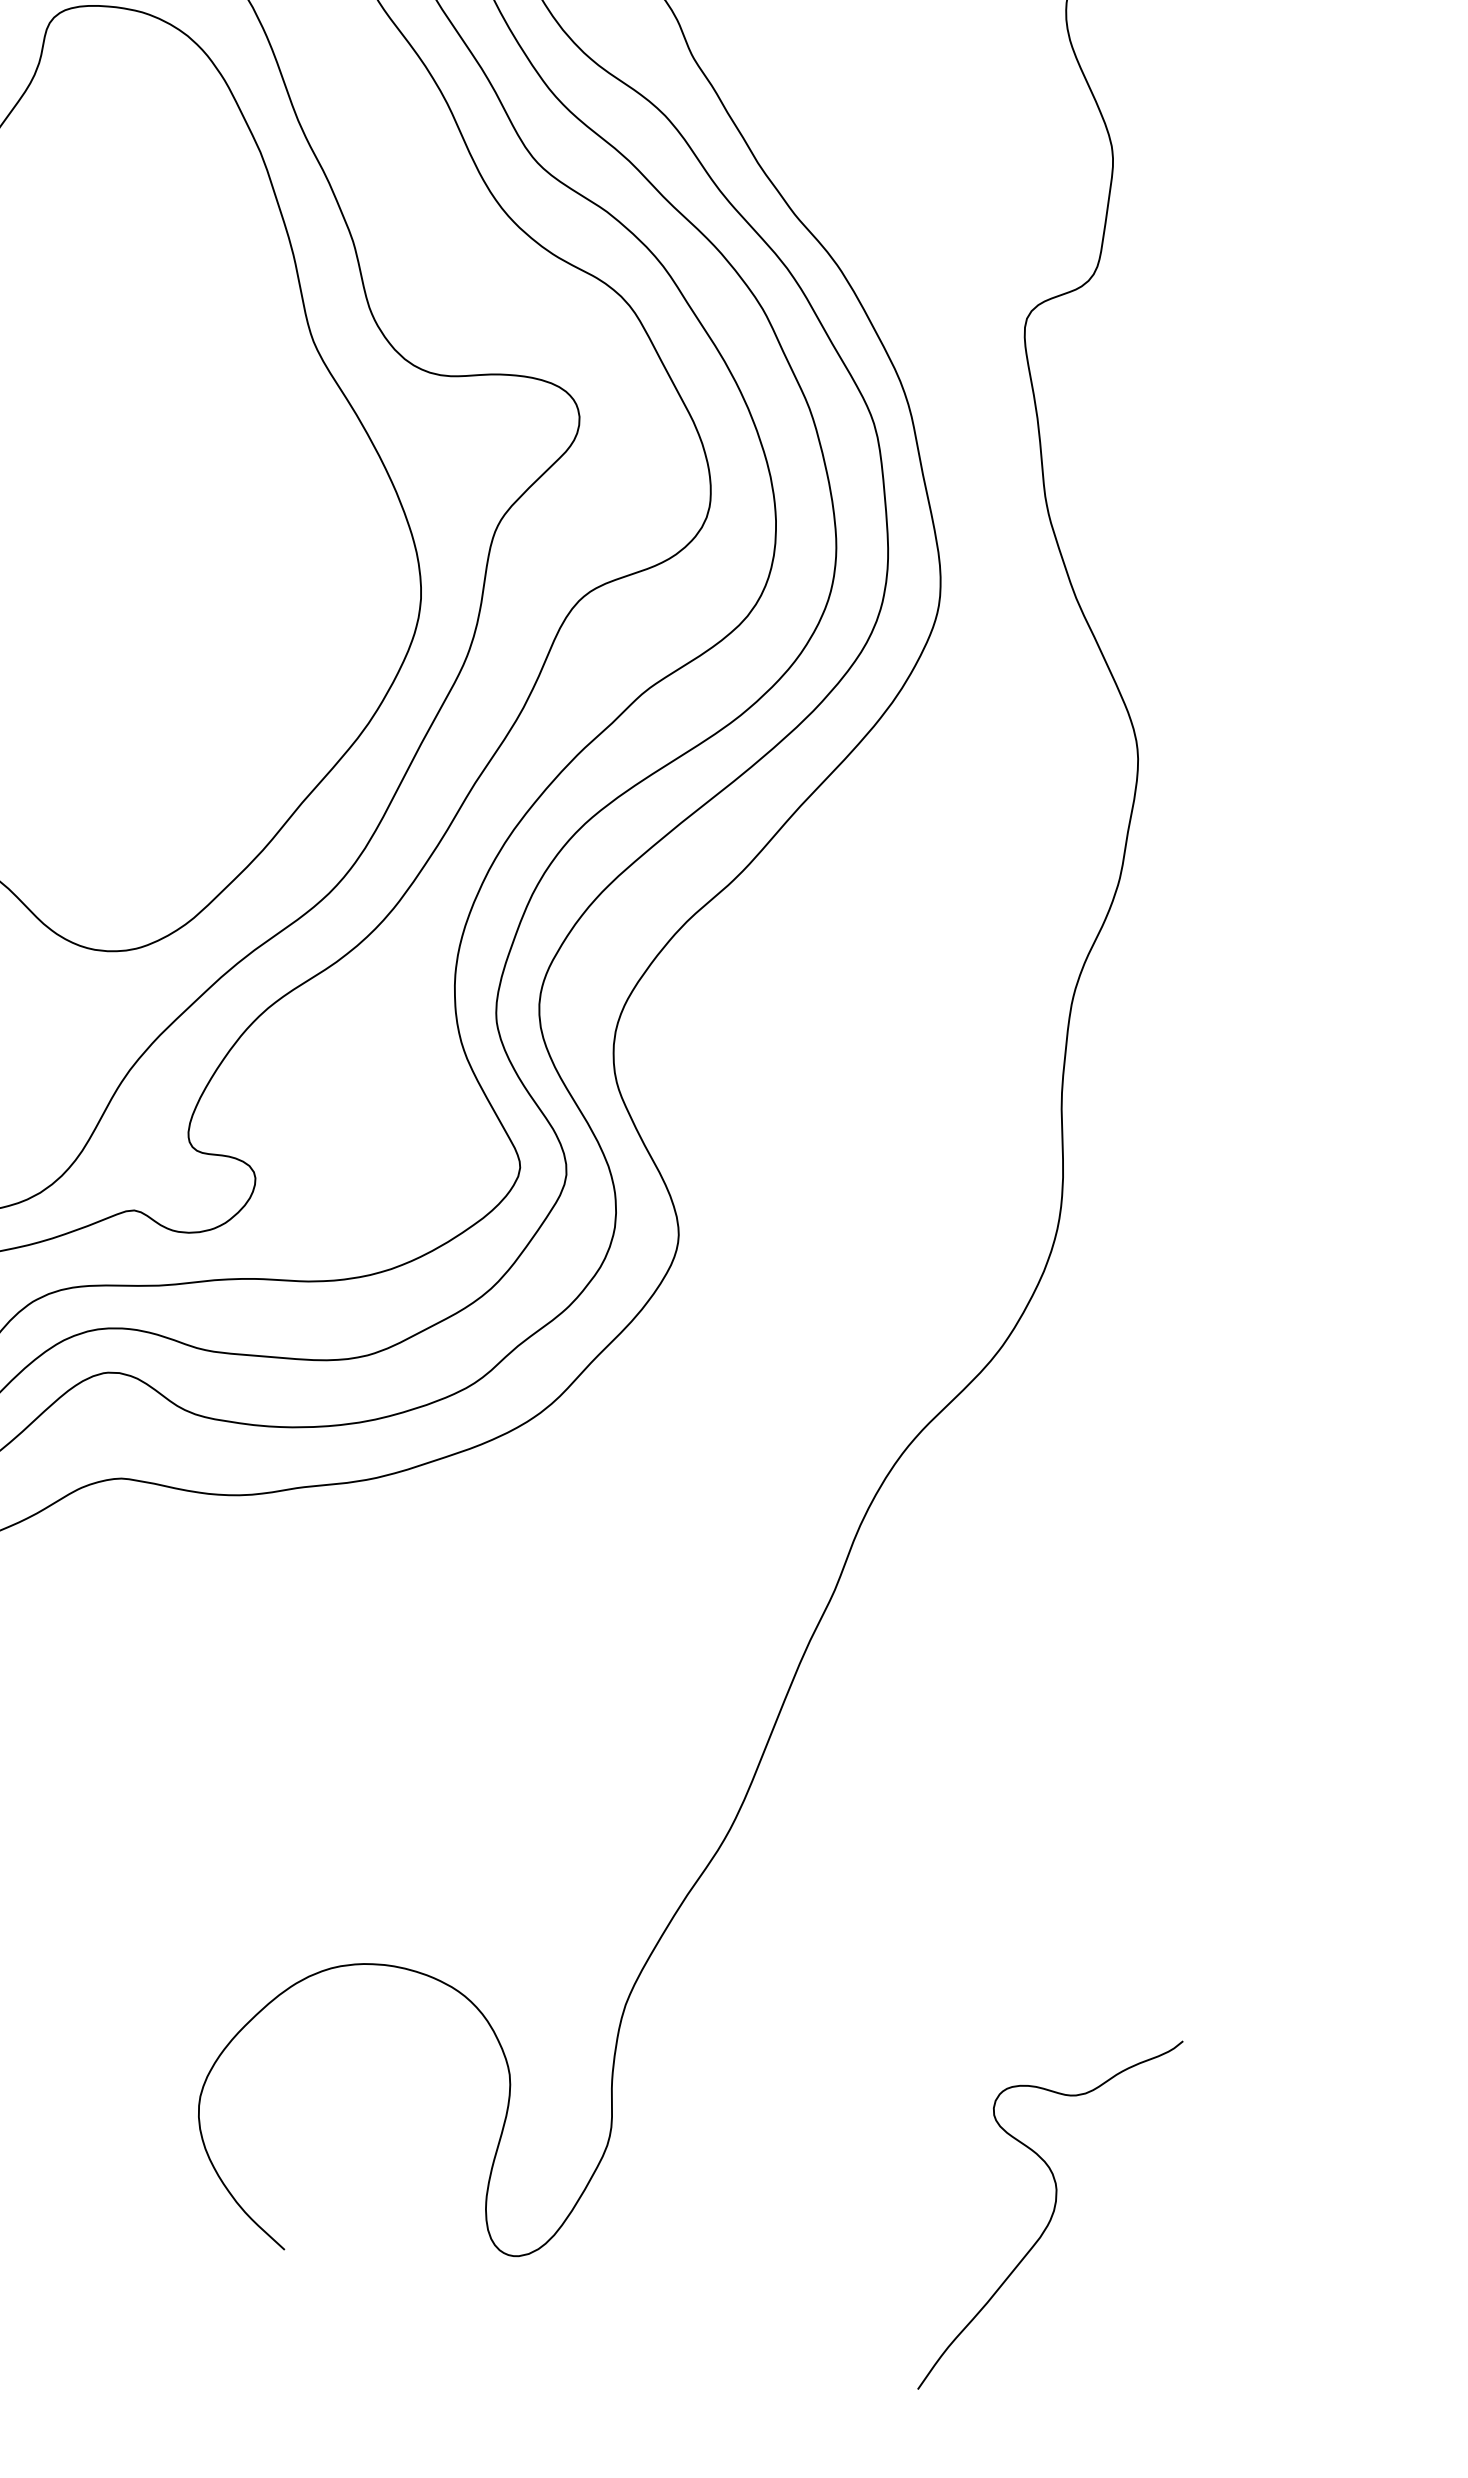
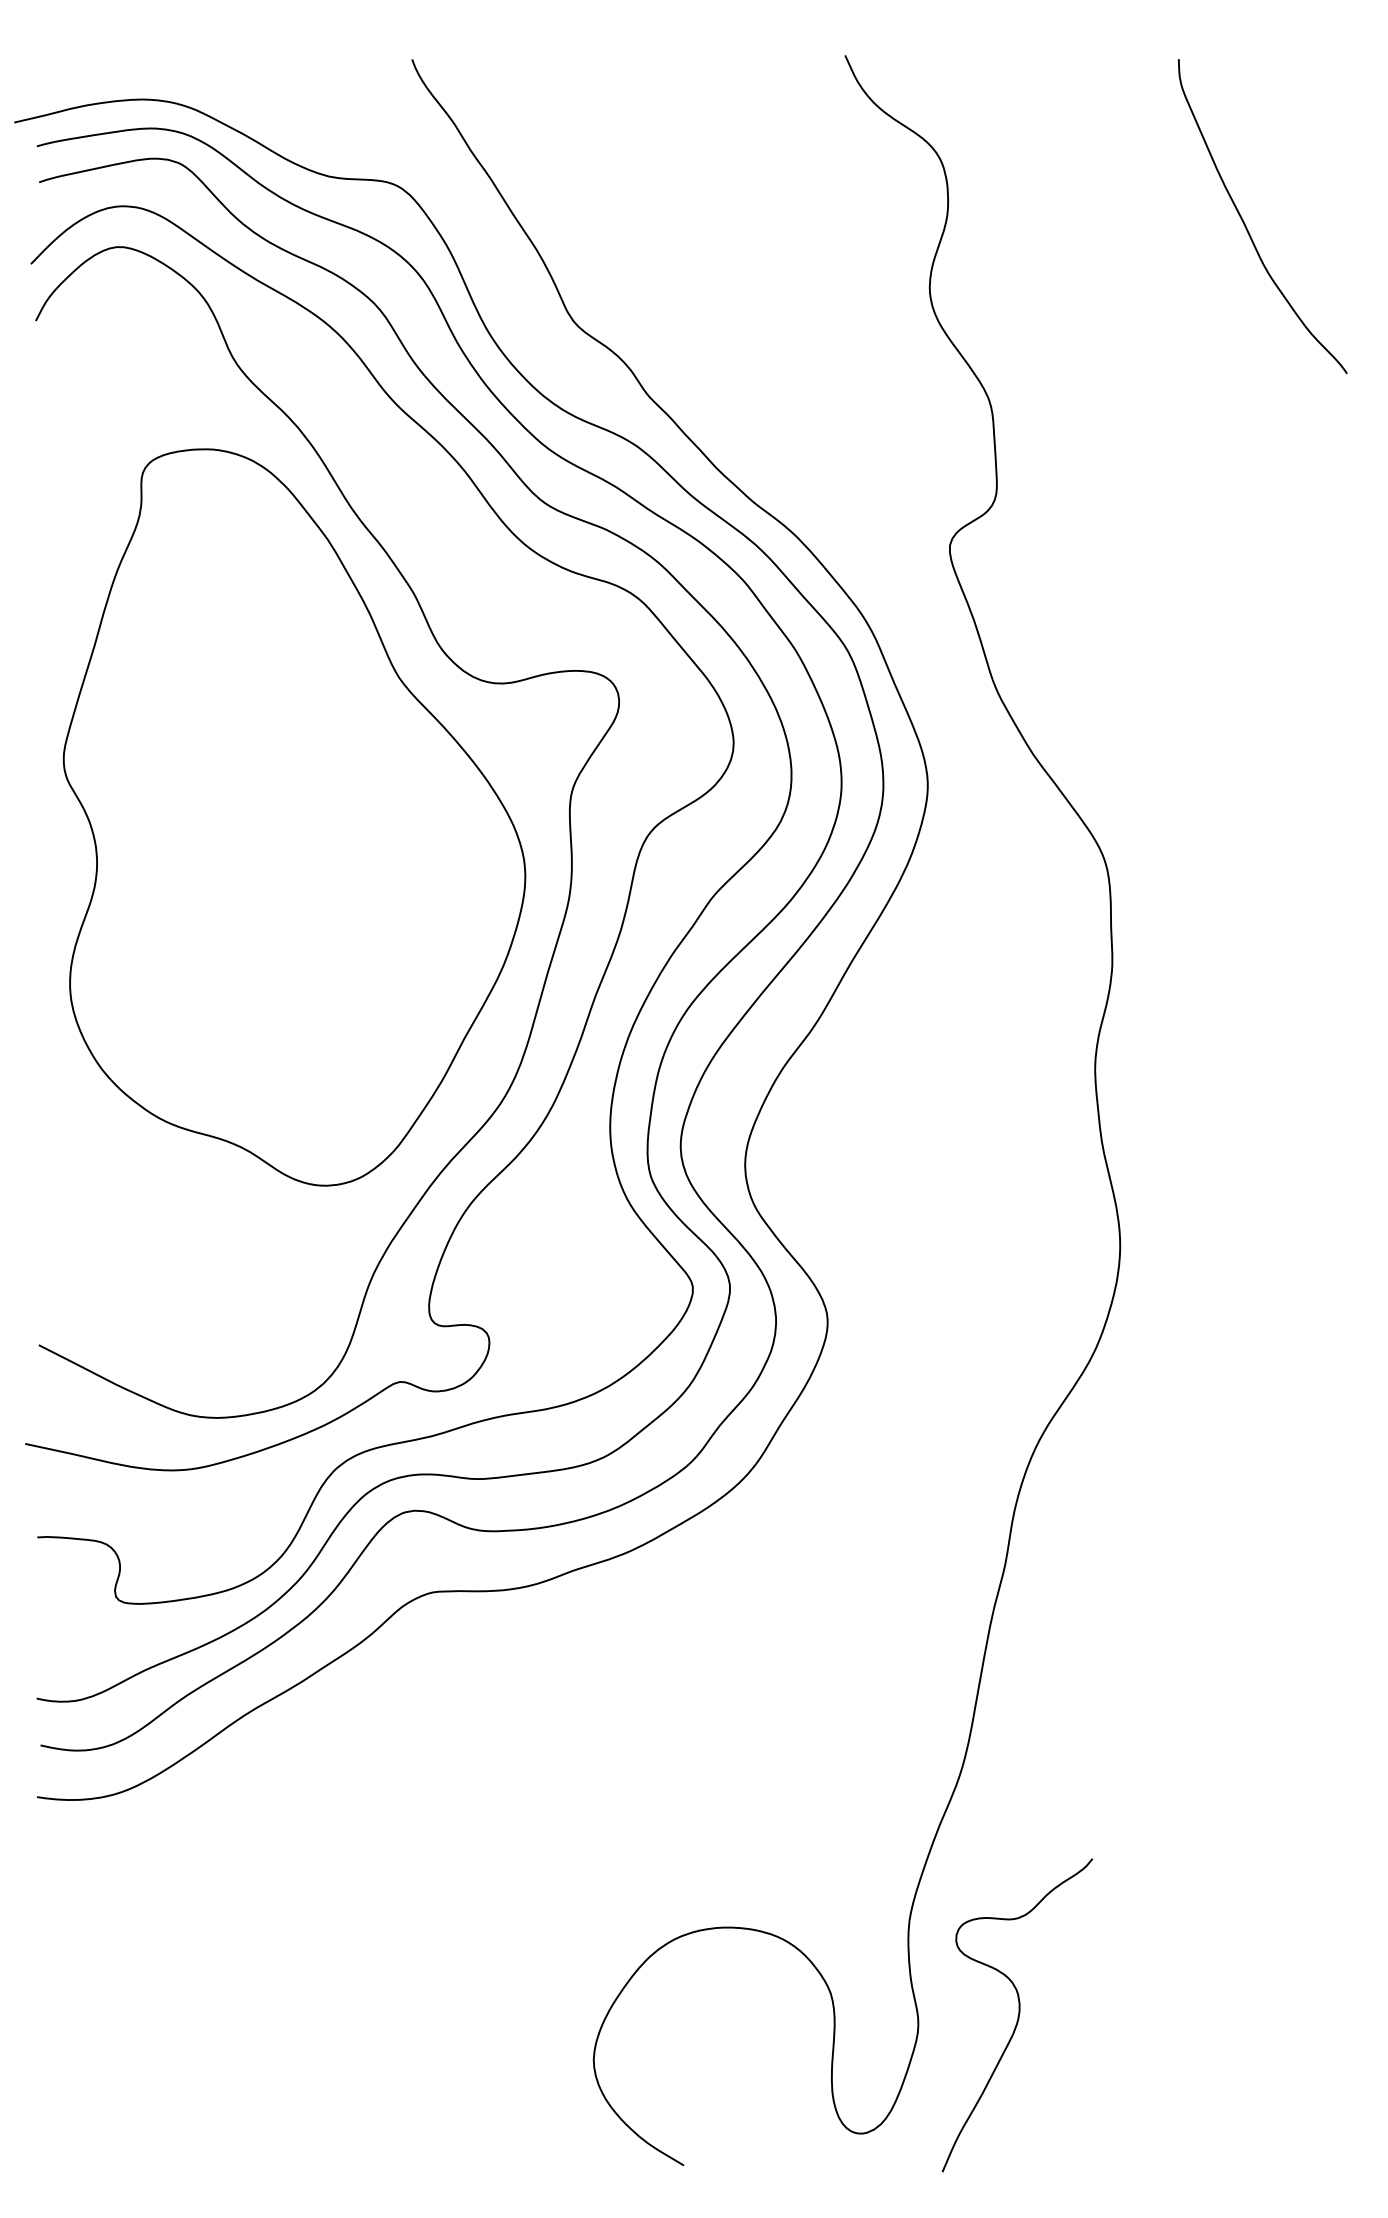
curve: (1051, 2215) -> (1018, 2015), moved

